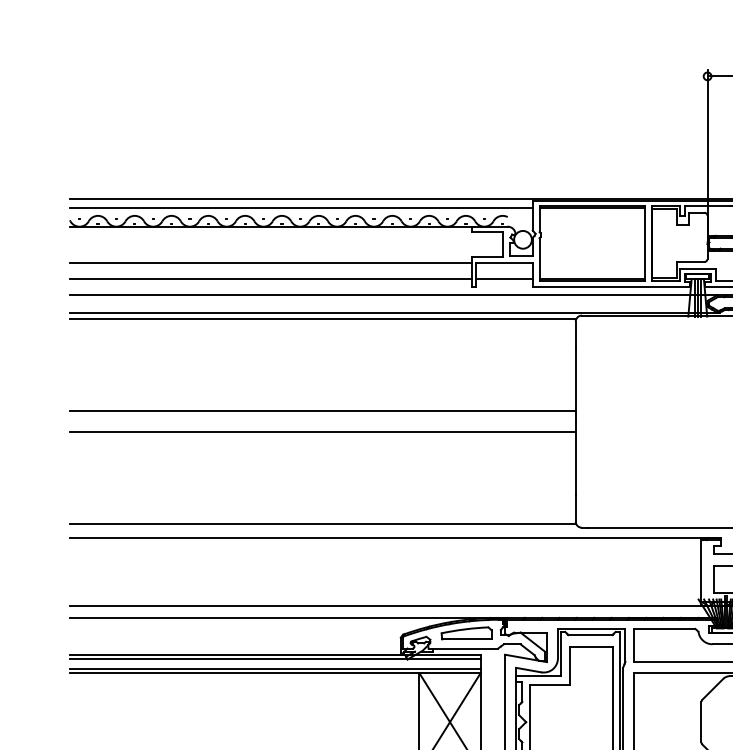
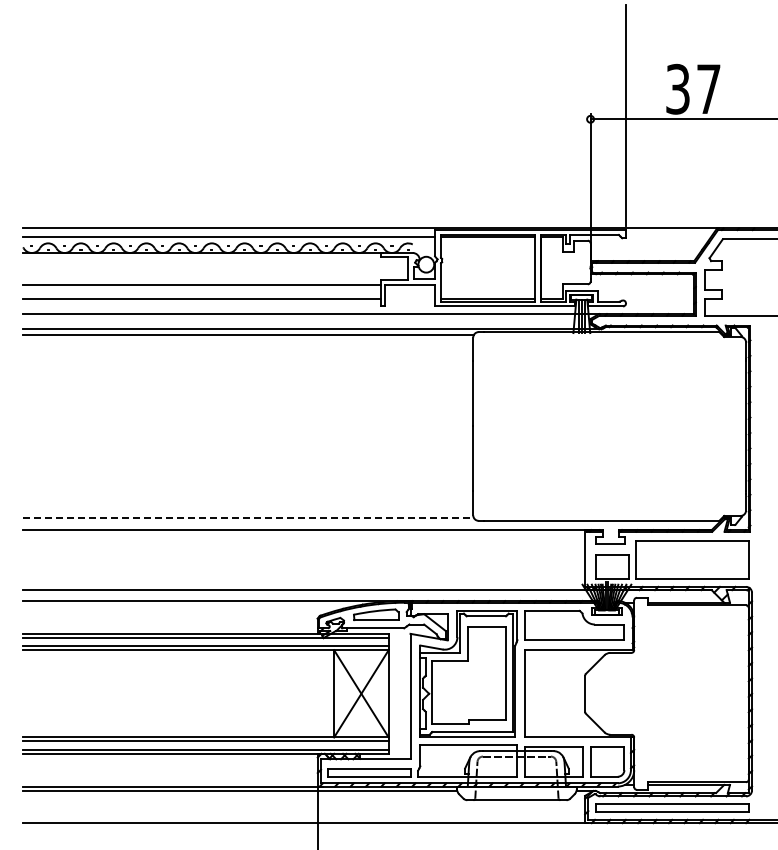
line: (504, 278) -> (409, 299), removed
line: (323, 411) -> (248, 417), removed
line: (323, 431) -> (248, 435), removed
line: (323, 523) -> (248, 517), solid -> dashed

